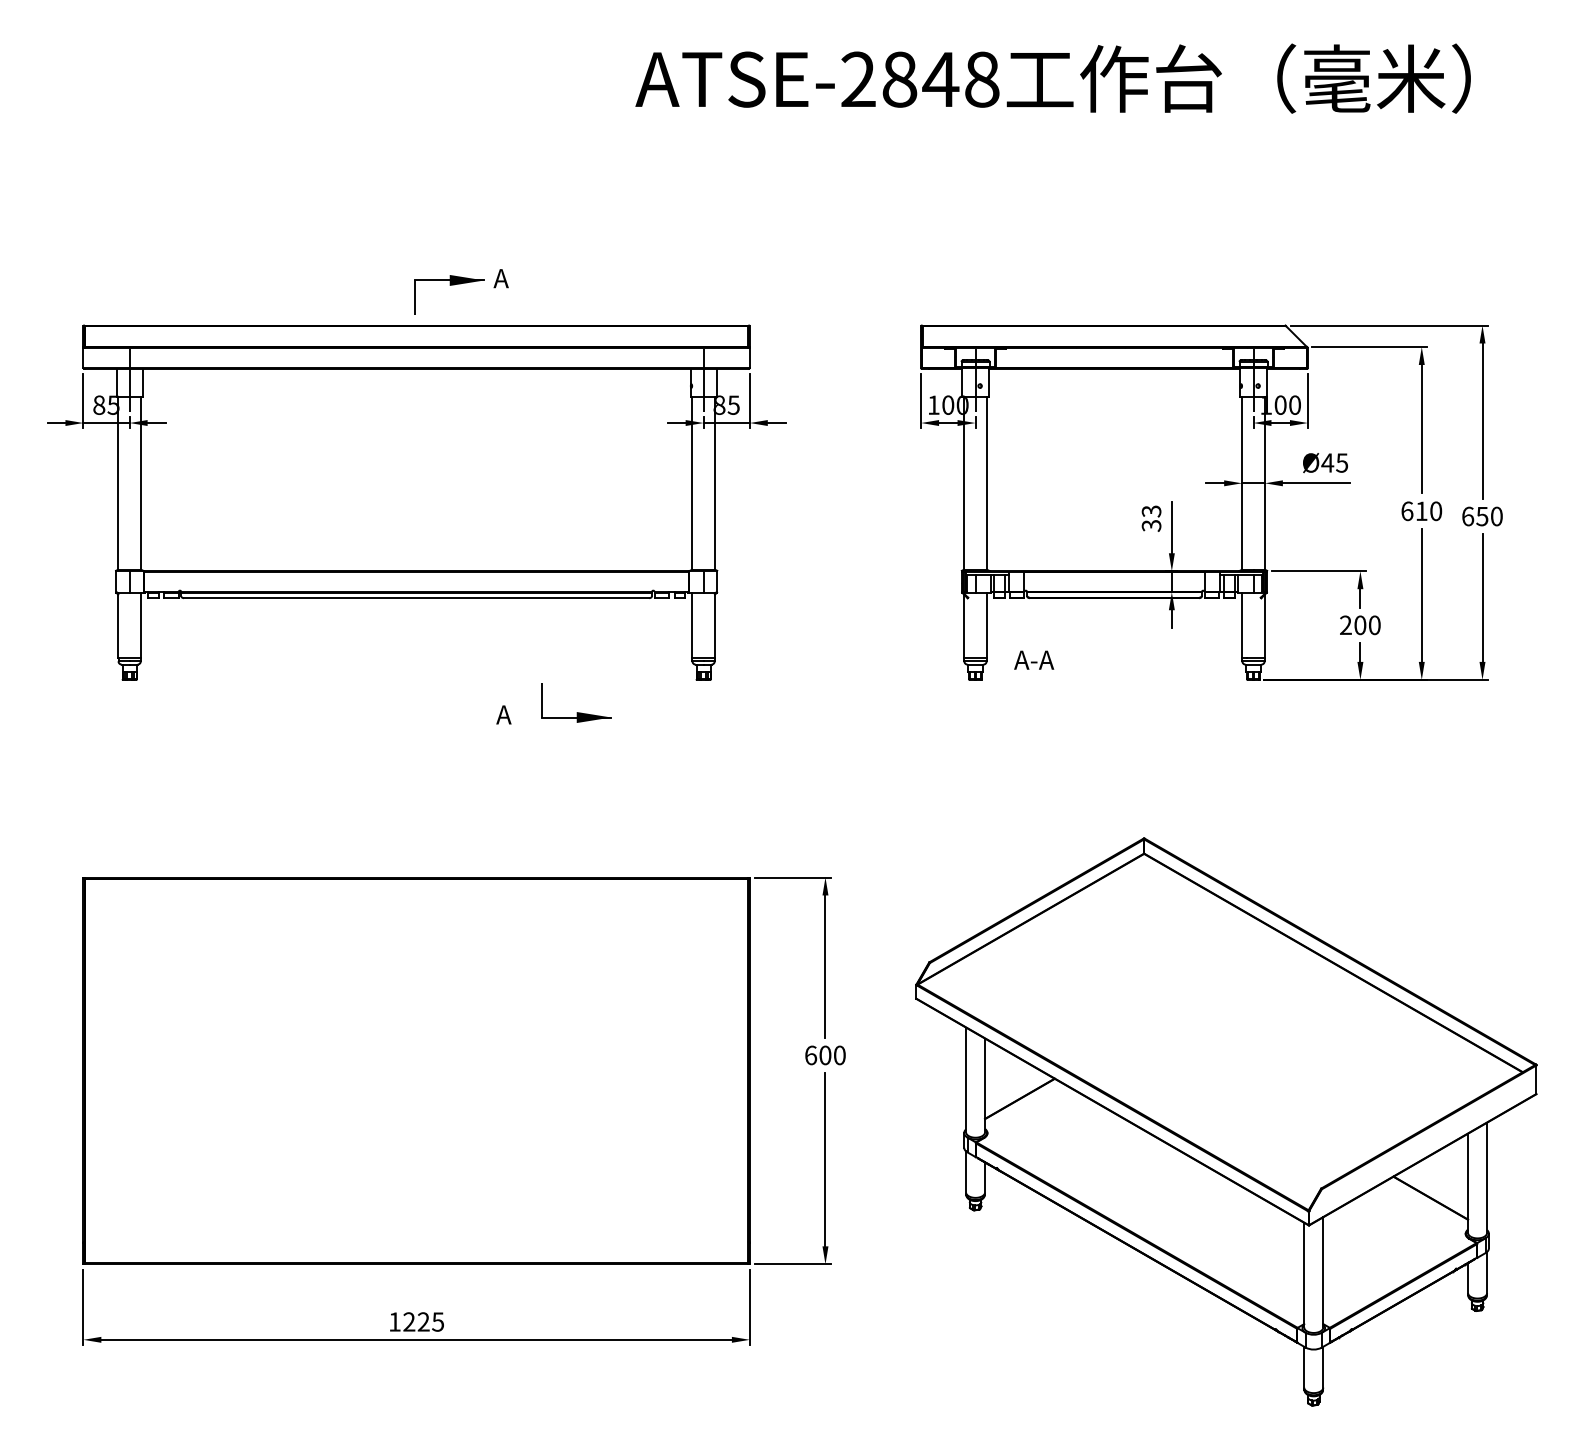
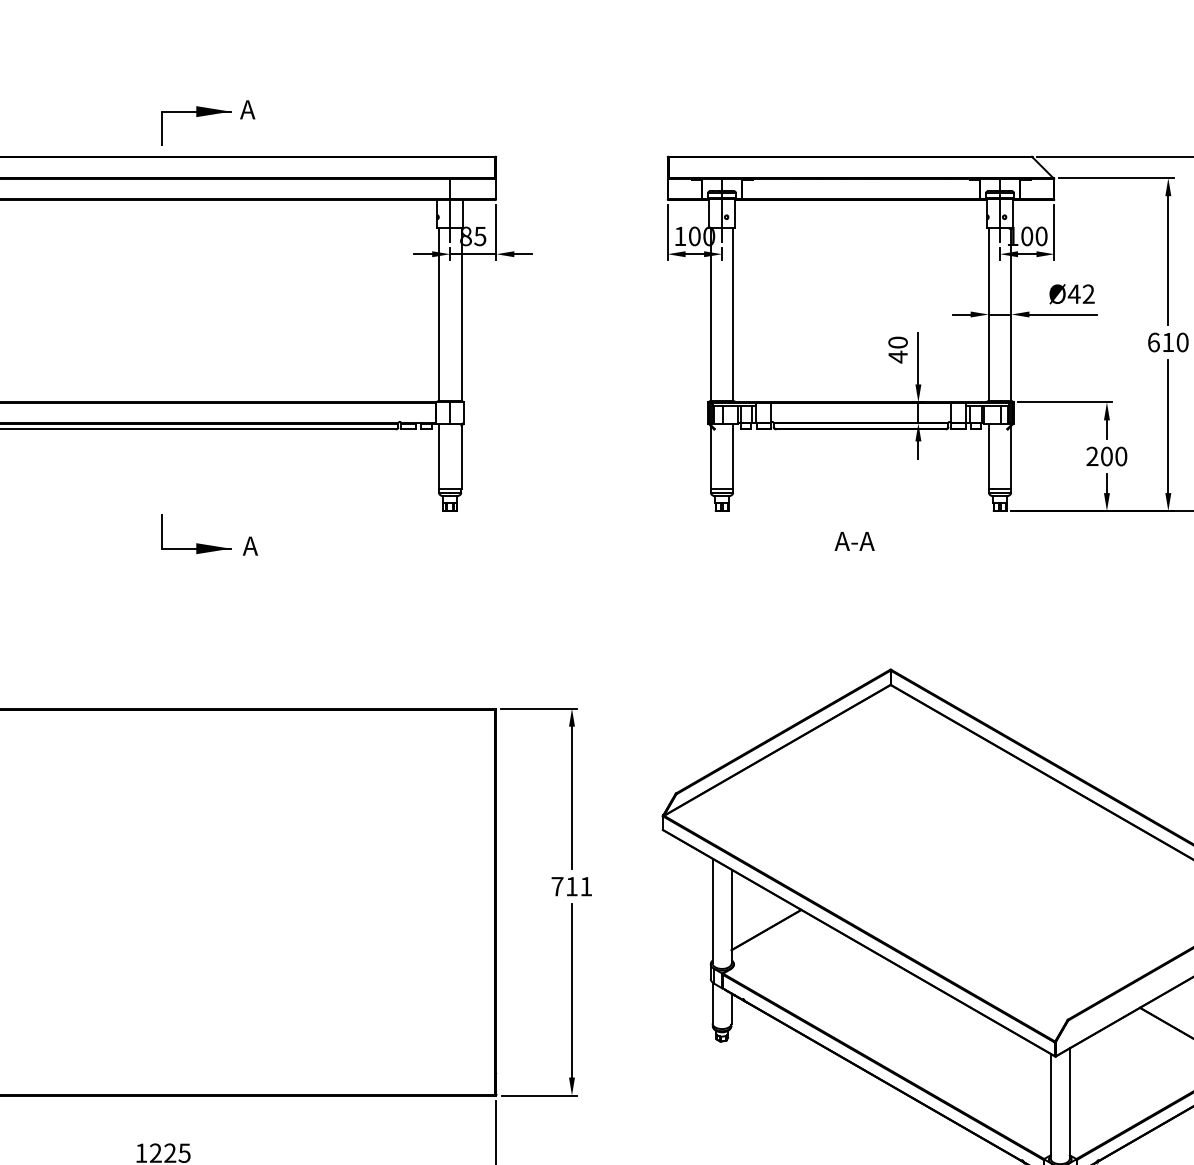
text: (1342, 462) -> (1089, 293), 45 -> 42
text: (1151, 518) -> (898, 349), 33 -> 40
text: (1034, 659) -> (855, 540), moved
part: (576, 712) -> (196, 543), moved
text: (825, 1055) -> (572, 886), 600 -> 711

